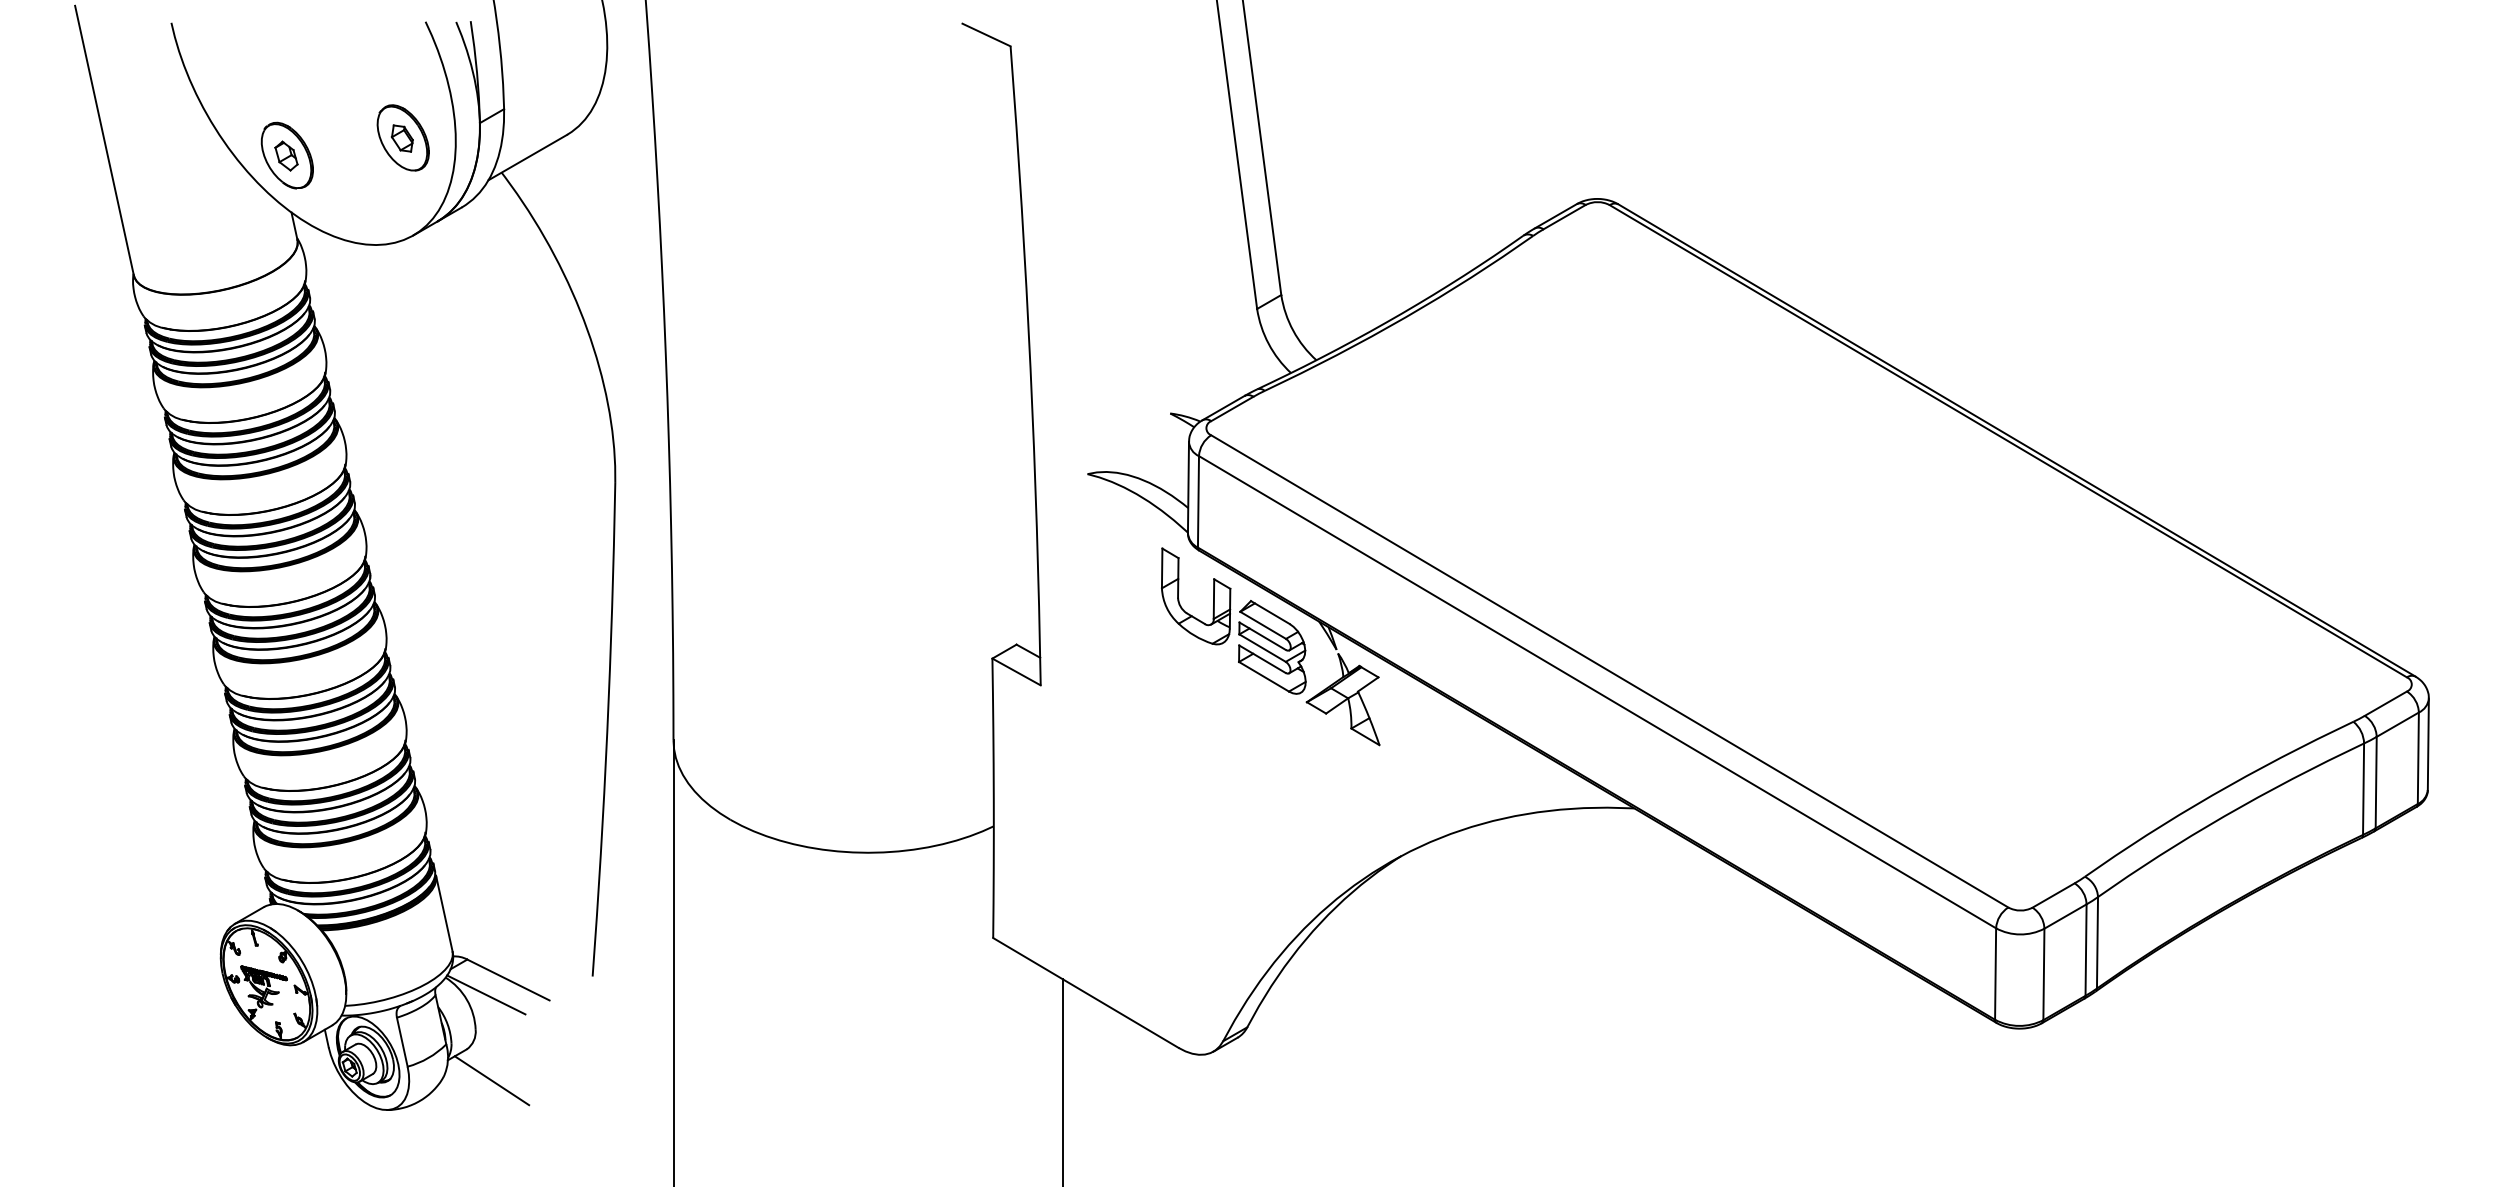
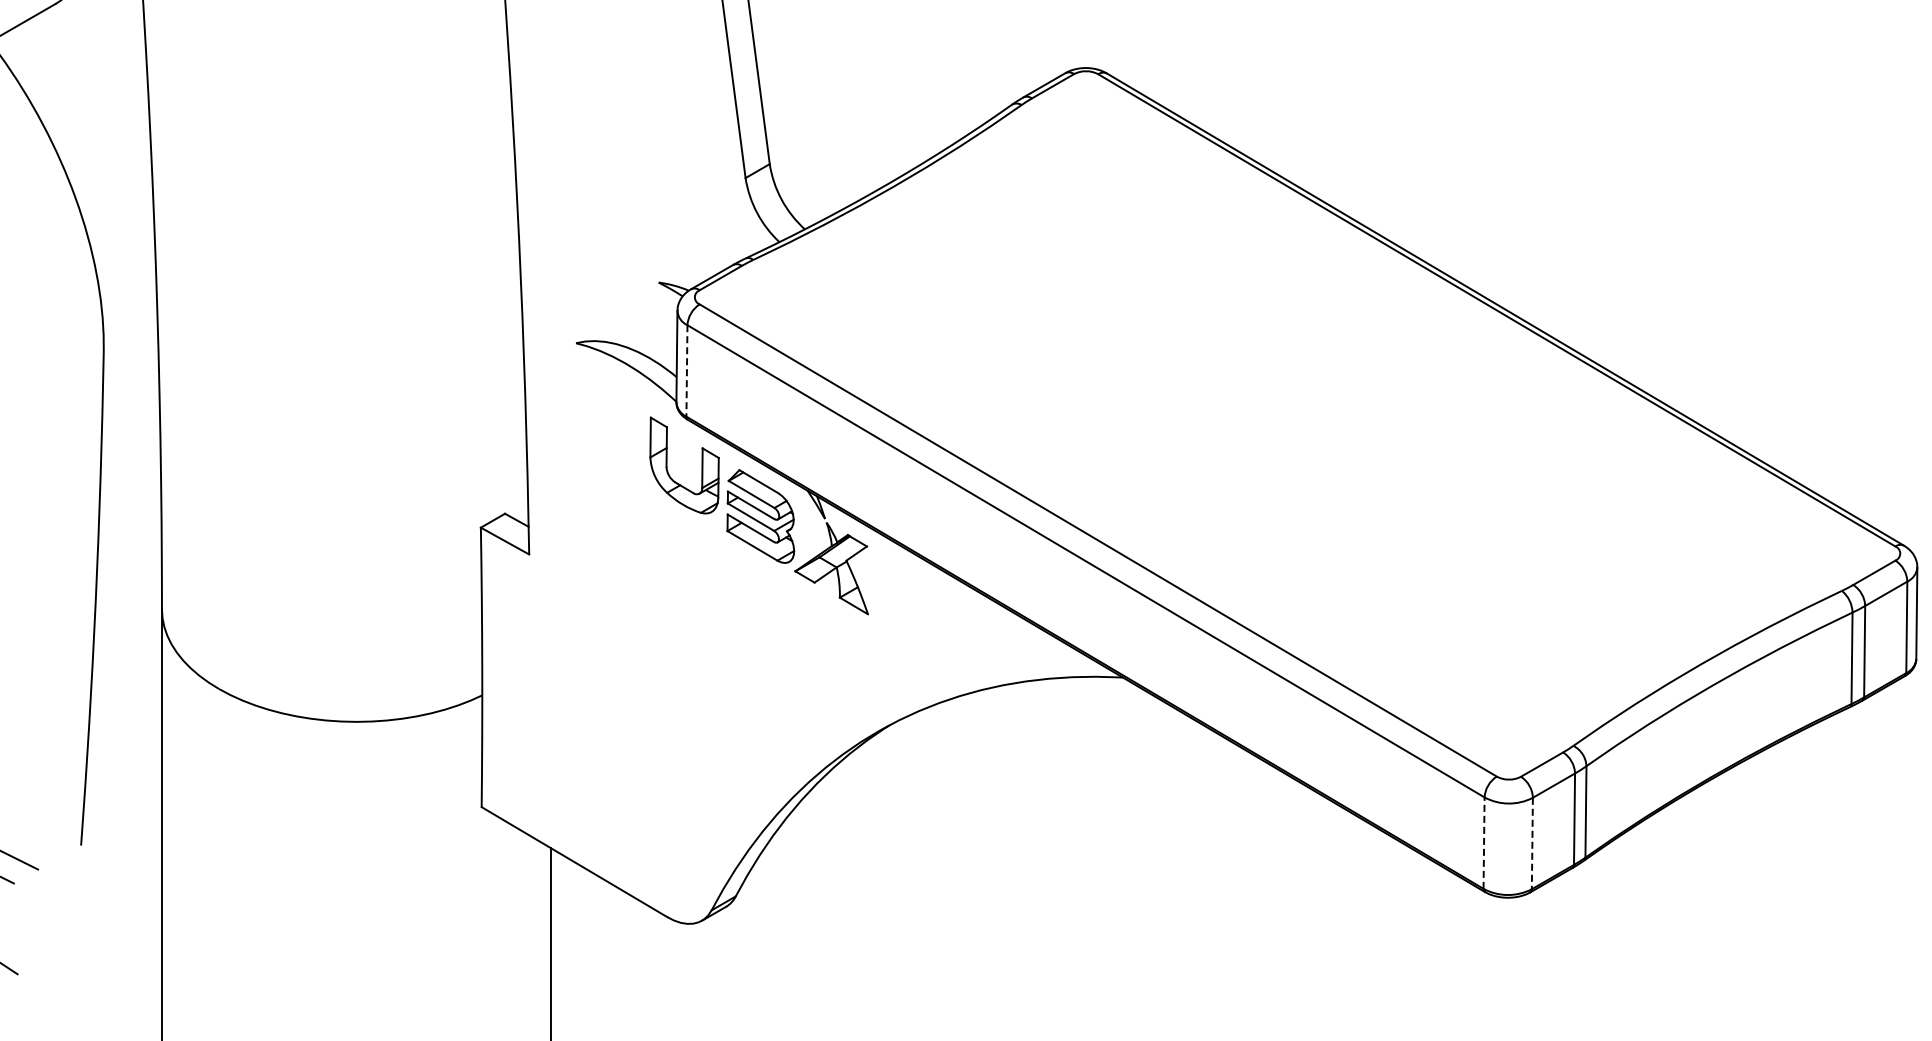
line: (1198, 501) -> (686, 370), solid -> dashed
line: (1995, 974) -> (1483, 843), solid -> dashed
line: (2043, 974) -> (1531, 843), solid -> dashed

